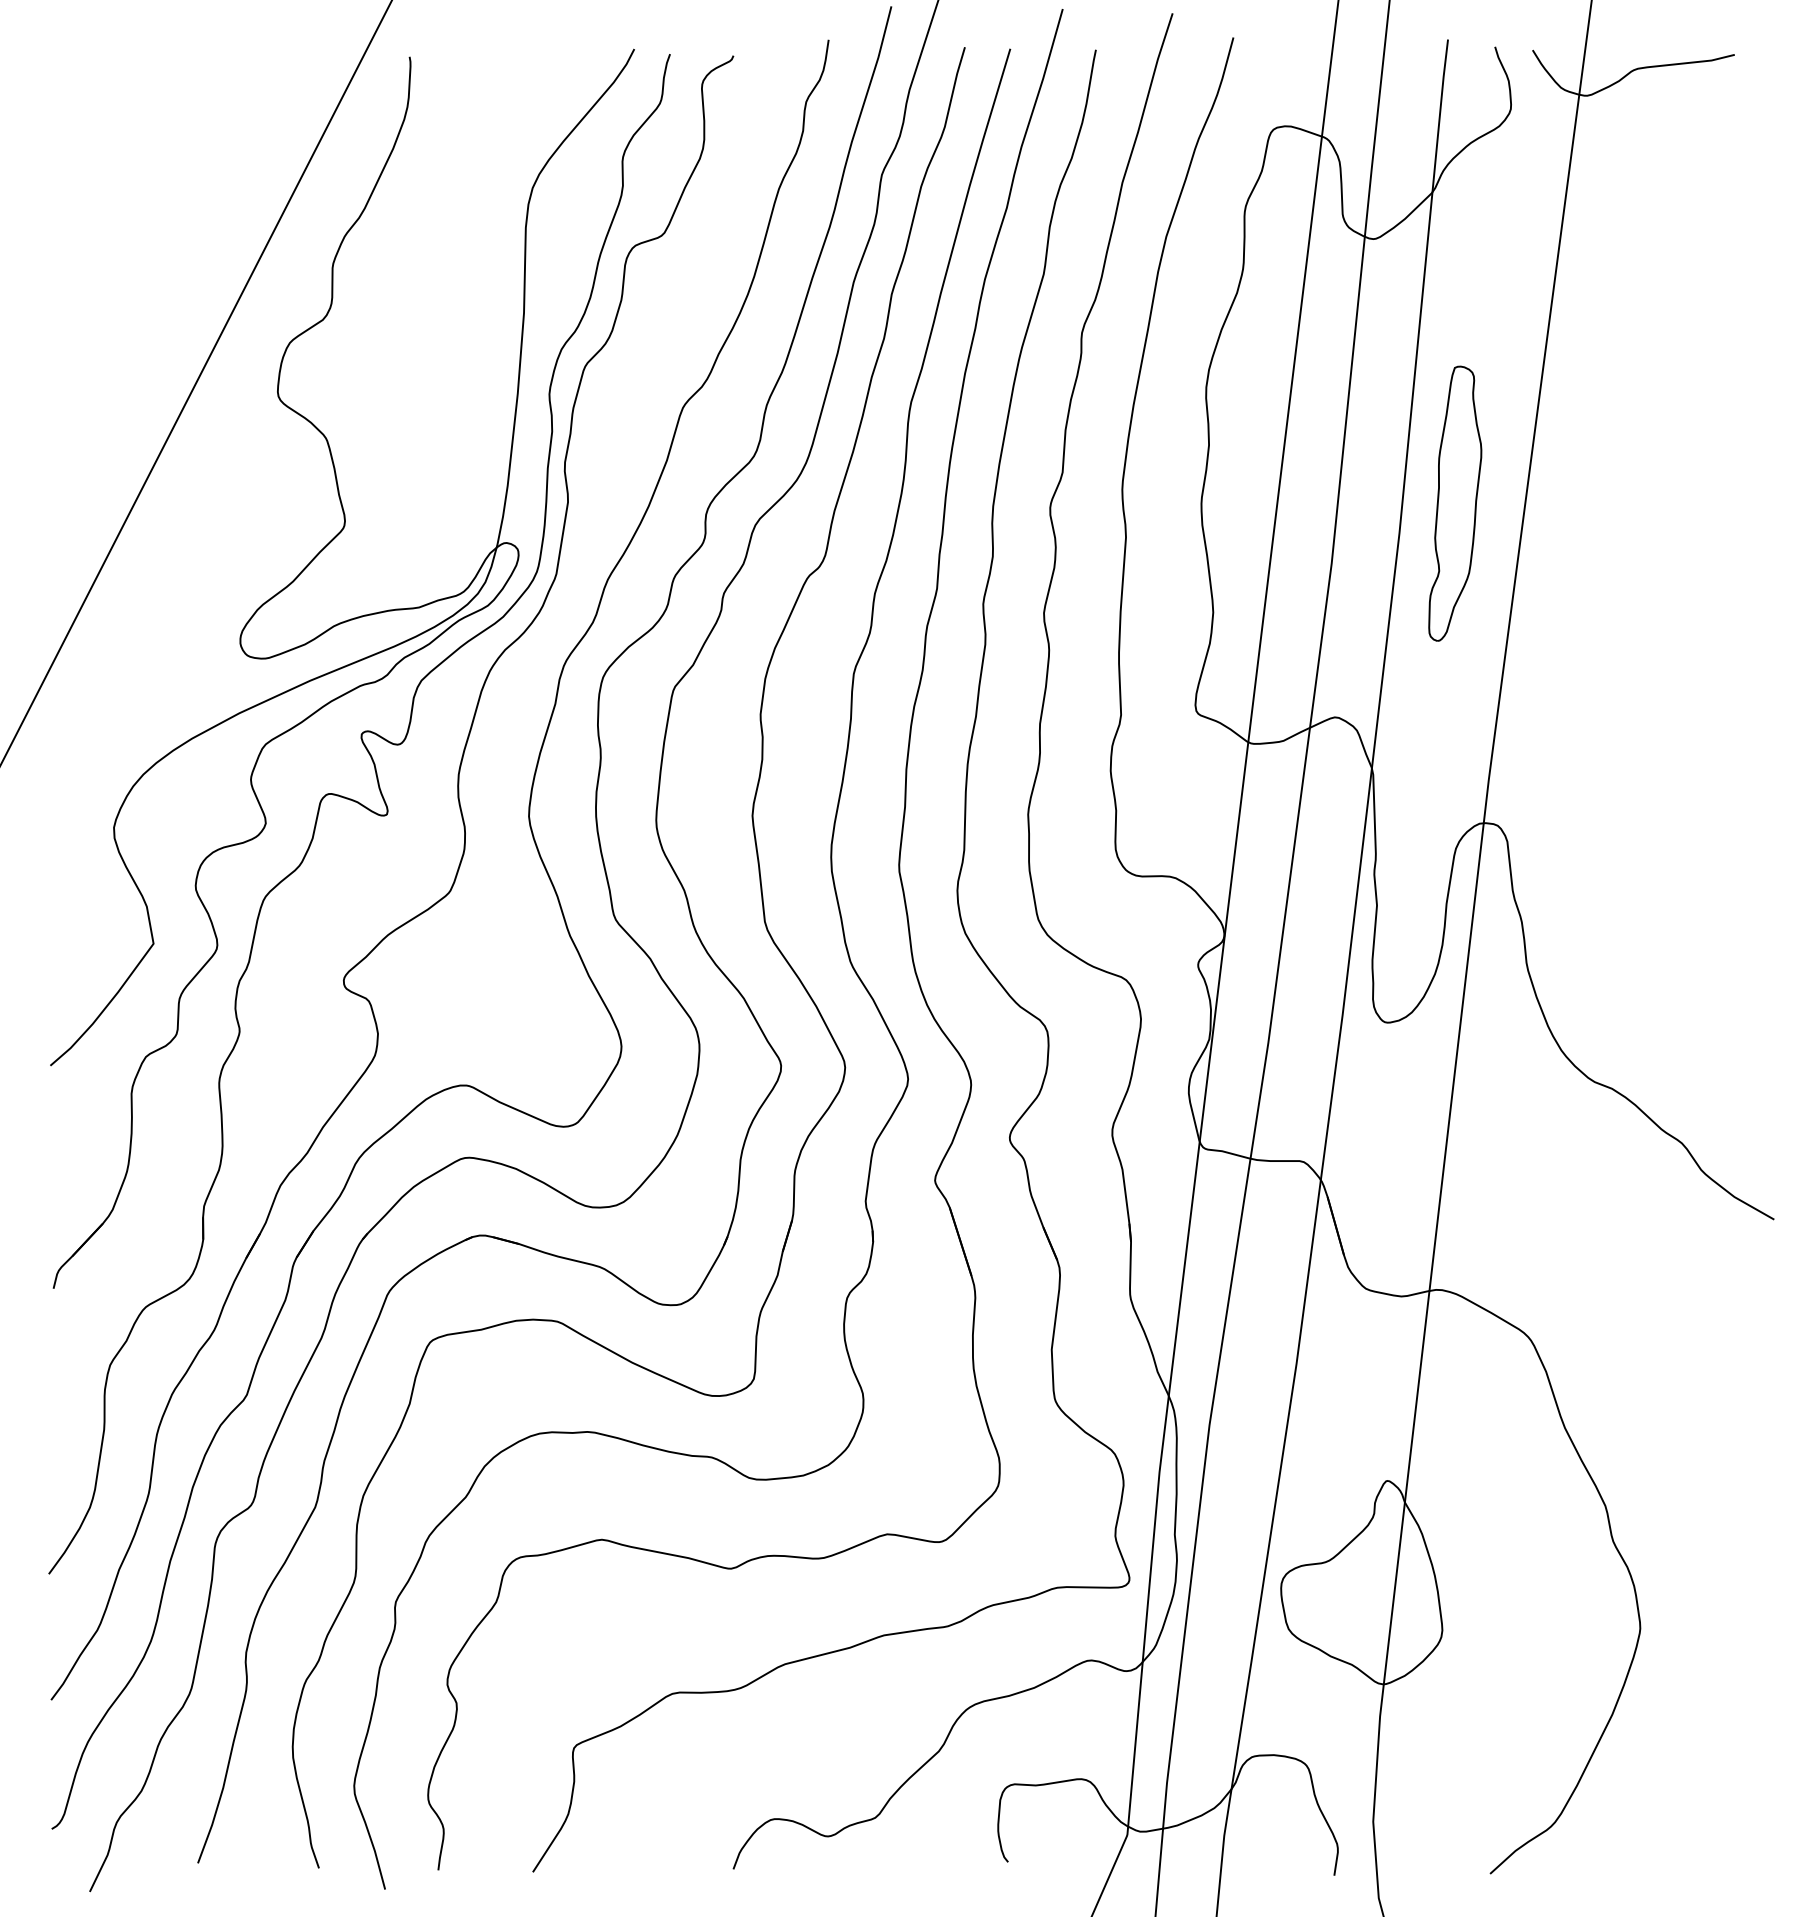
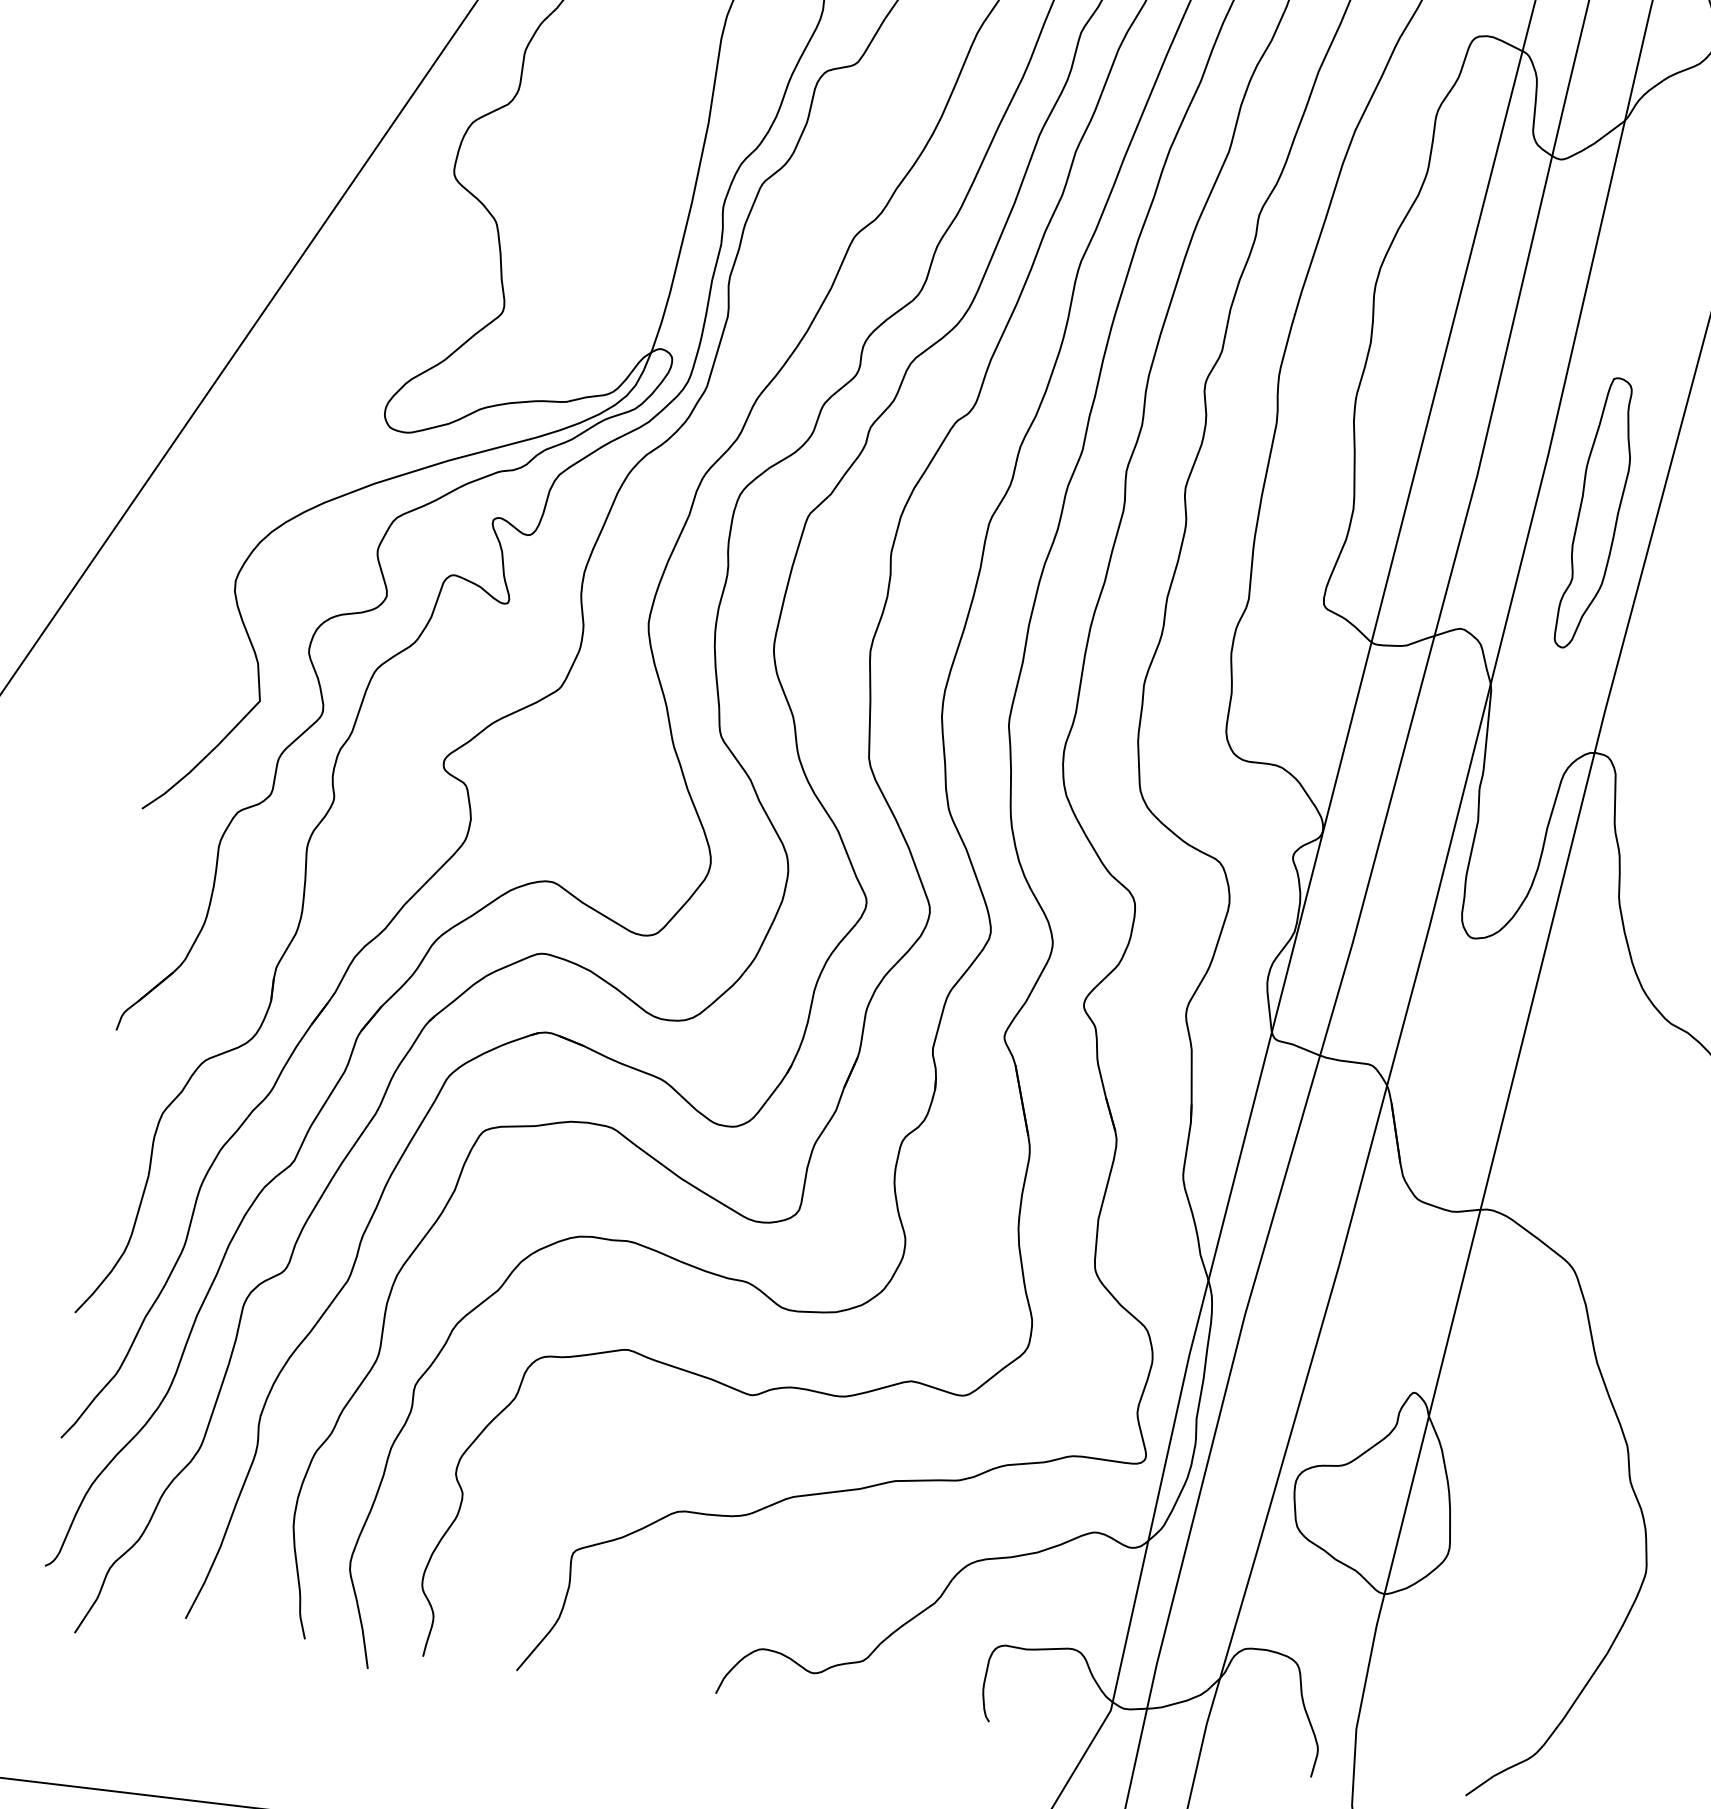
part: (1455, 503) -> (1597, 513), moved

